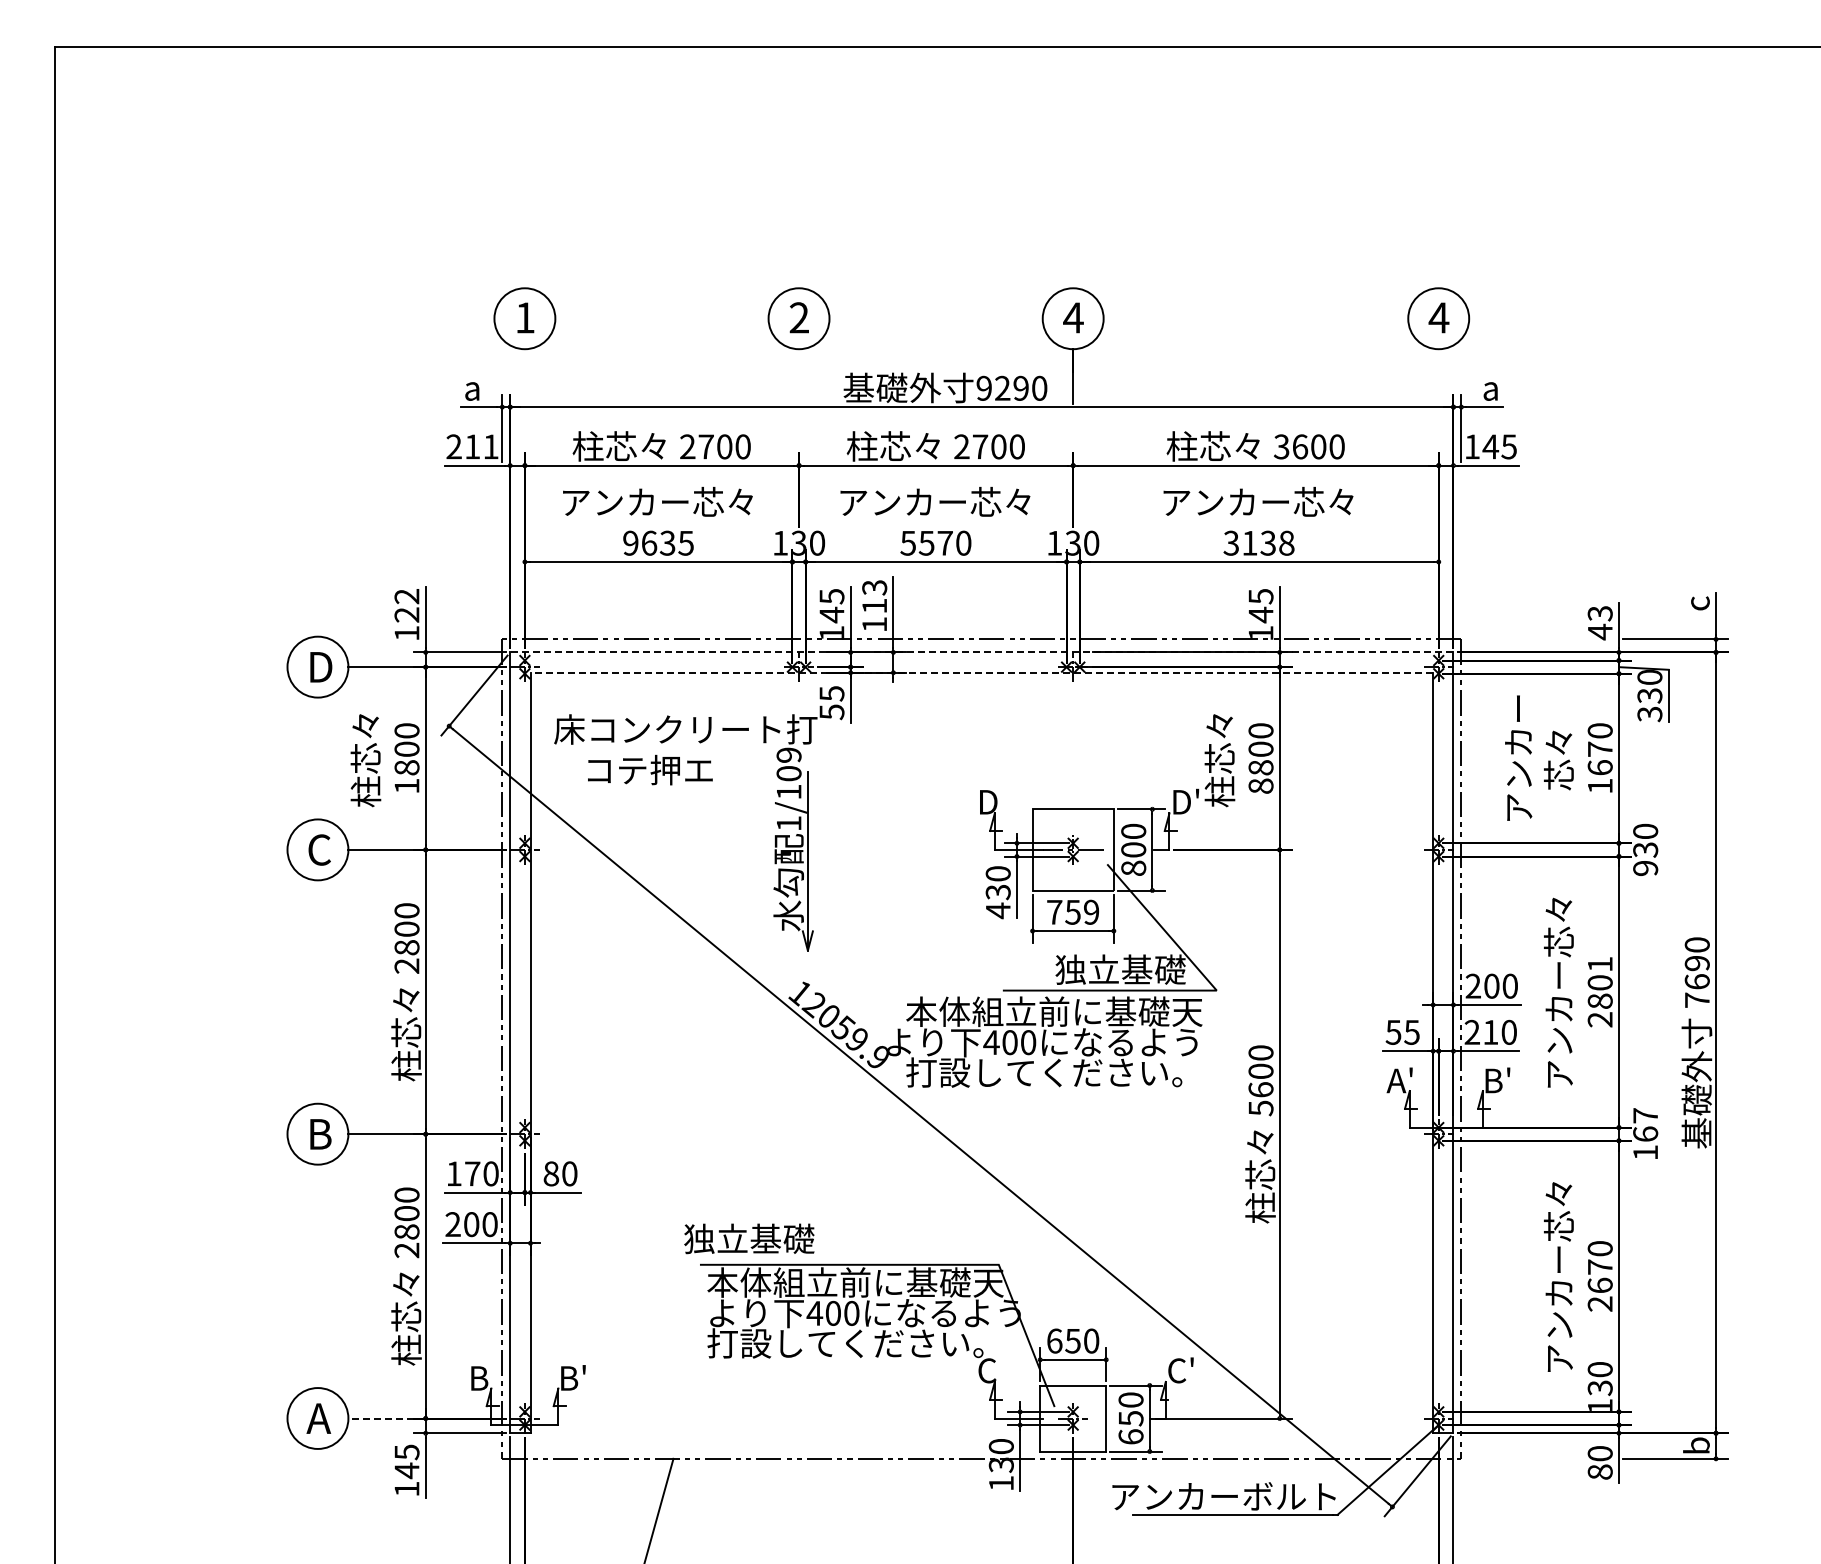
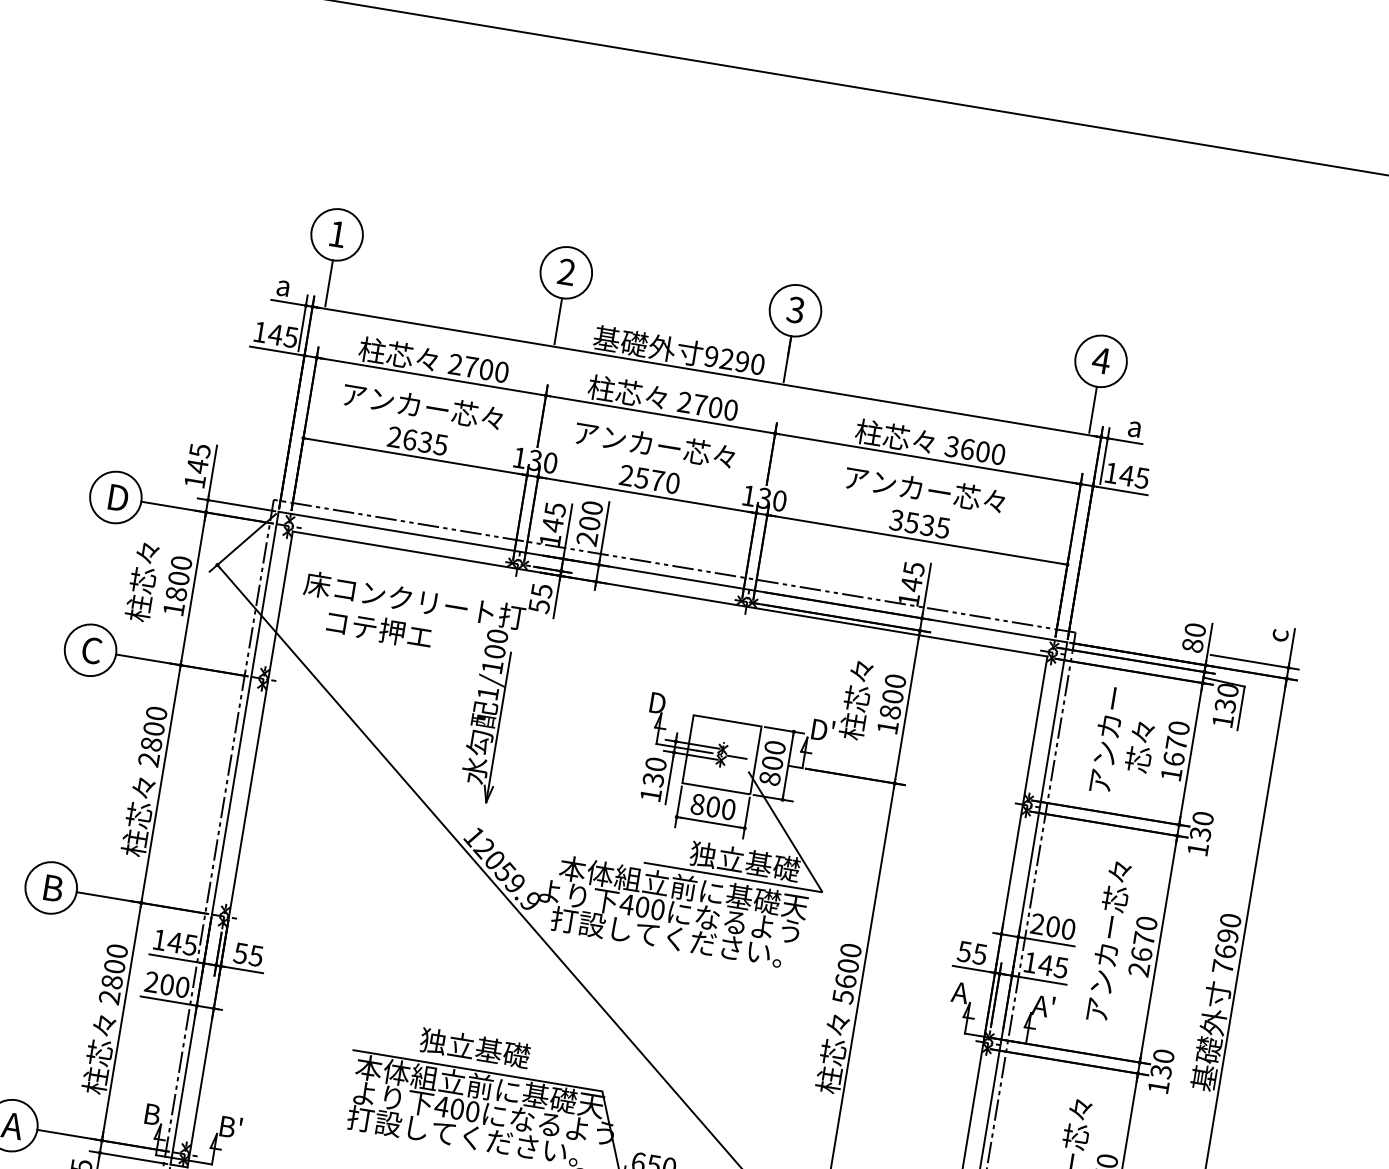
text: (1073, 317) -> (795, 309), 4 -> 3
line: (524, 376) -> (328, 283), added
line: (799, 376) -> (558, 321), added
line: (1438, 376) -> (1092, 409), added
text: (472, 446) -> (275, 334), 211 -> 145
text: (907, 542) -> (626, 474), 5570 -> 2570
text: (1267, 542) -> (926, 524), 3138 -> 3535
text: (630, 543) -> (394, 437), 9635 -> 2635
text: (406, 606) -> (198, 459), 122 -> 145
text: (874, 606) -> (589, 523), 113 -> 200
text: (1599, 623) -> (1193, 638), 43 -> 80
line: (981, 652) -> (672, 577), dashed -> solid
line: (981, 672) -> (669, 593), dashed -> solid
text: (1649, 714) -> (1222, 721), 330 -> 130
text: (788, 754) -> (497, 635), 1/109 -> 1/100
text: (1260, 785) -> (887, 726), 8800 -> 1800
text: (1645, 868) -> (1197, 849), 930 -> 130
text: (998, 910) -> (651, 795), 430 -> 130
text: (1073, 911) -> (713, 806), 759 -> 800
text: (1599, 982) -> (1143, 938), 2801 -> 2670
text: (1490, 1031) -> (1045, 964), 210 -> 145
text: (1410, 1072) -> (973, 987), A' -> A
text: (1496, 1080) -> (1043, 1006), B' -> A'
text: (1645, 1125) -> (1162, 1064), 167 -> 130
text: (481, 1173) -> (182, 943), 170 -> 145
text: (560, 1173) -> (248, 954), 80 -> 55
text: (749, 1238) -> (475, 1047), moved
line: (380, 1418) -> (64, 1134), dashed -> solid

